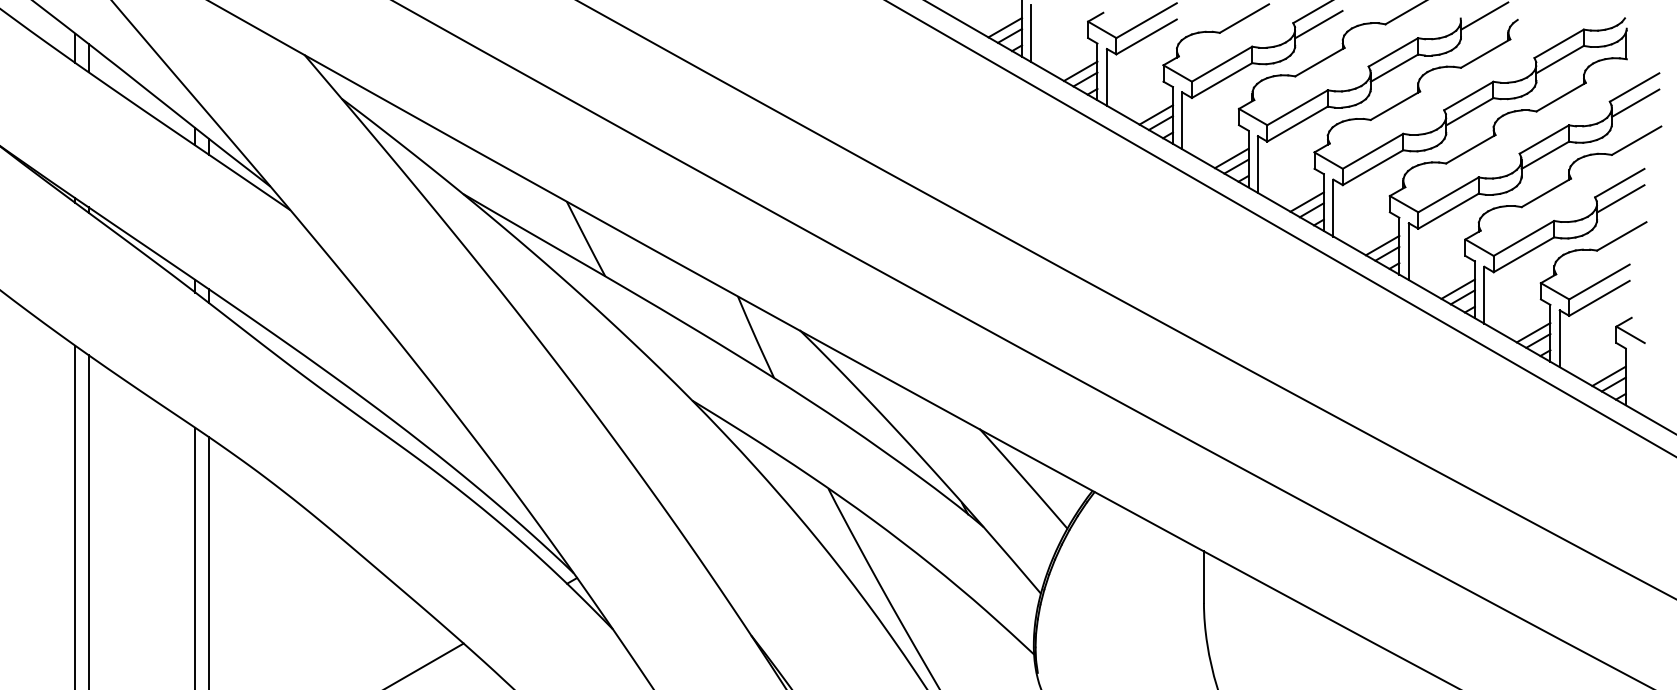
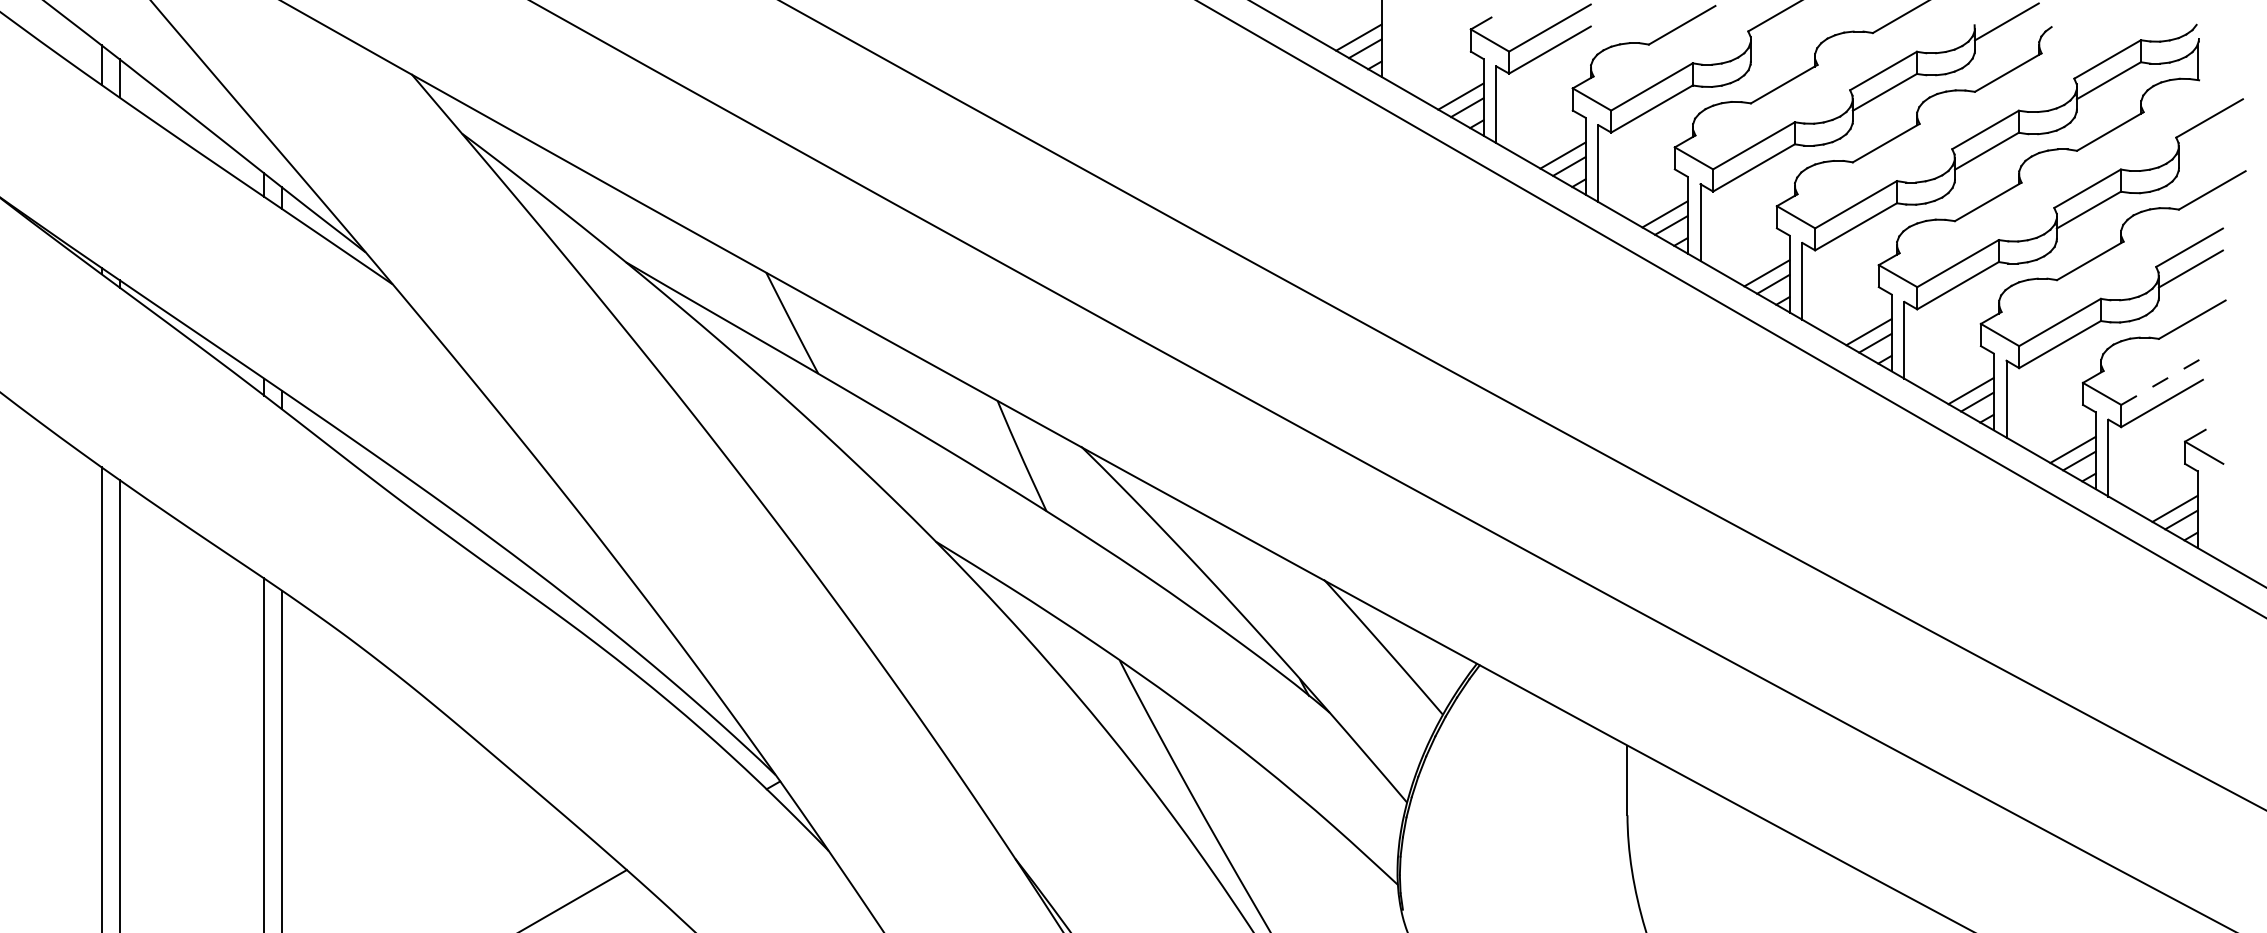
line: (1318, 24) -> (1782, 33), removed
line: (1031, 33) -> (1394, 45), removed
line: (1635, 102) -> (2210, 138), removed
line: (1599, 282) -> (2162, 382), solid -> dashed

